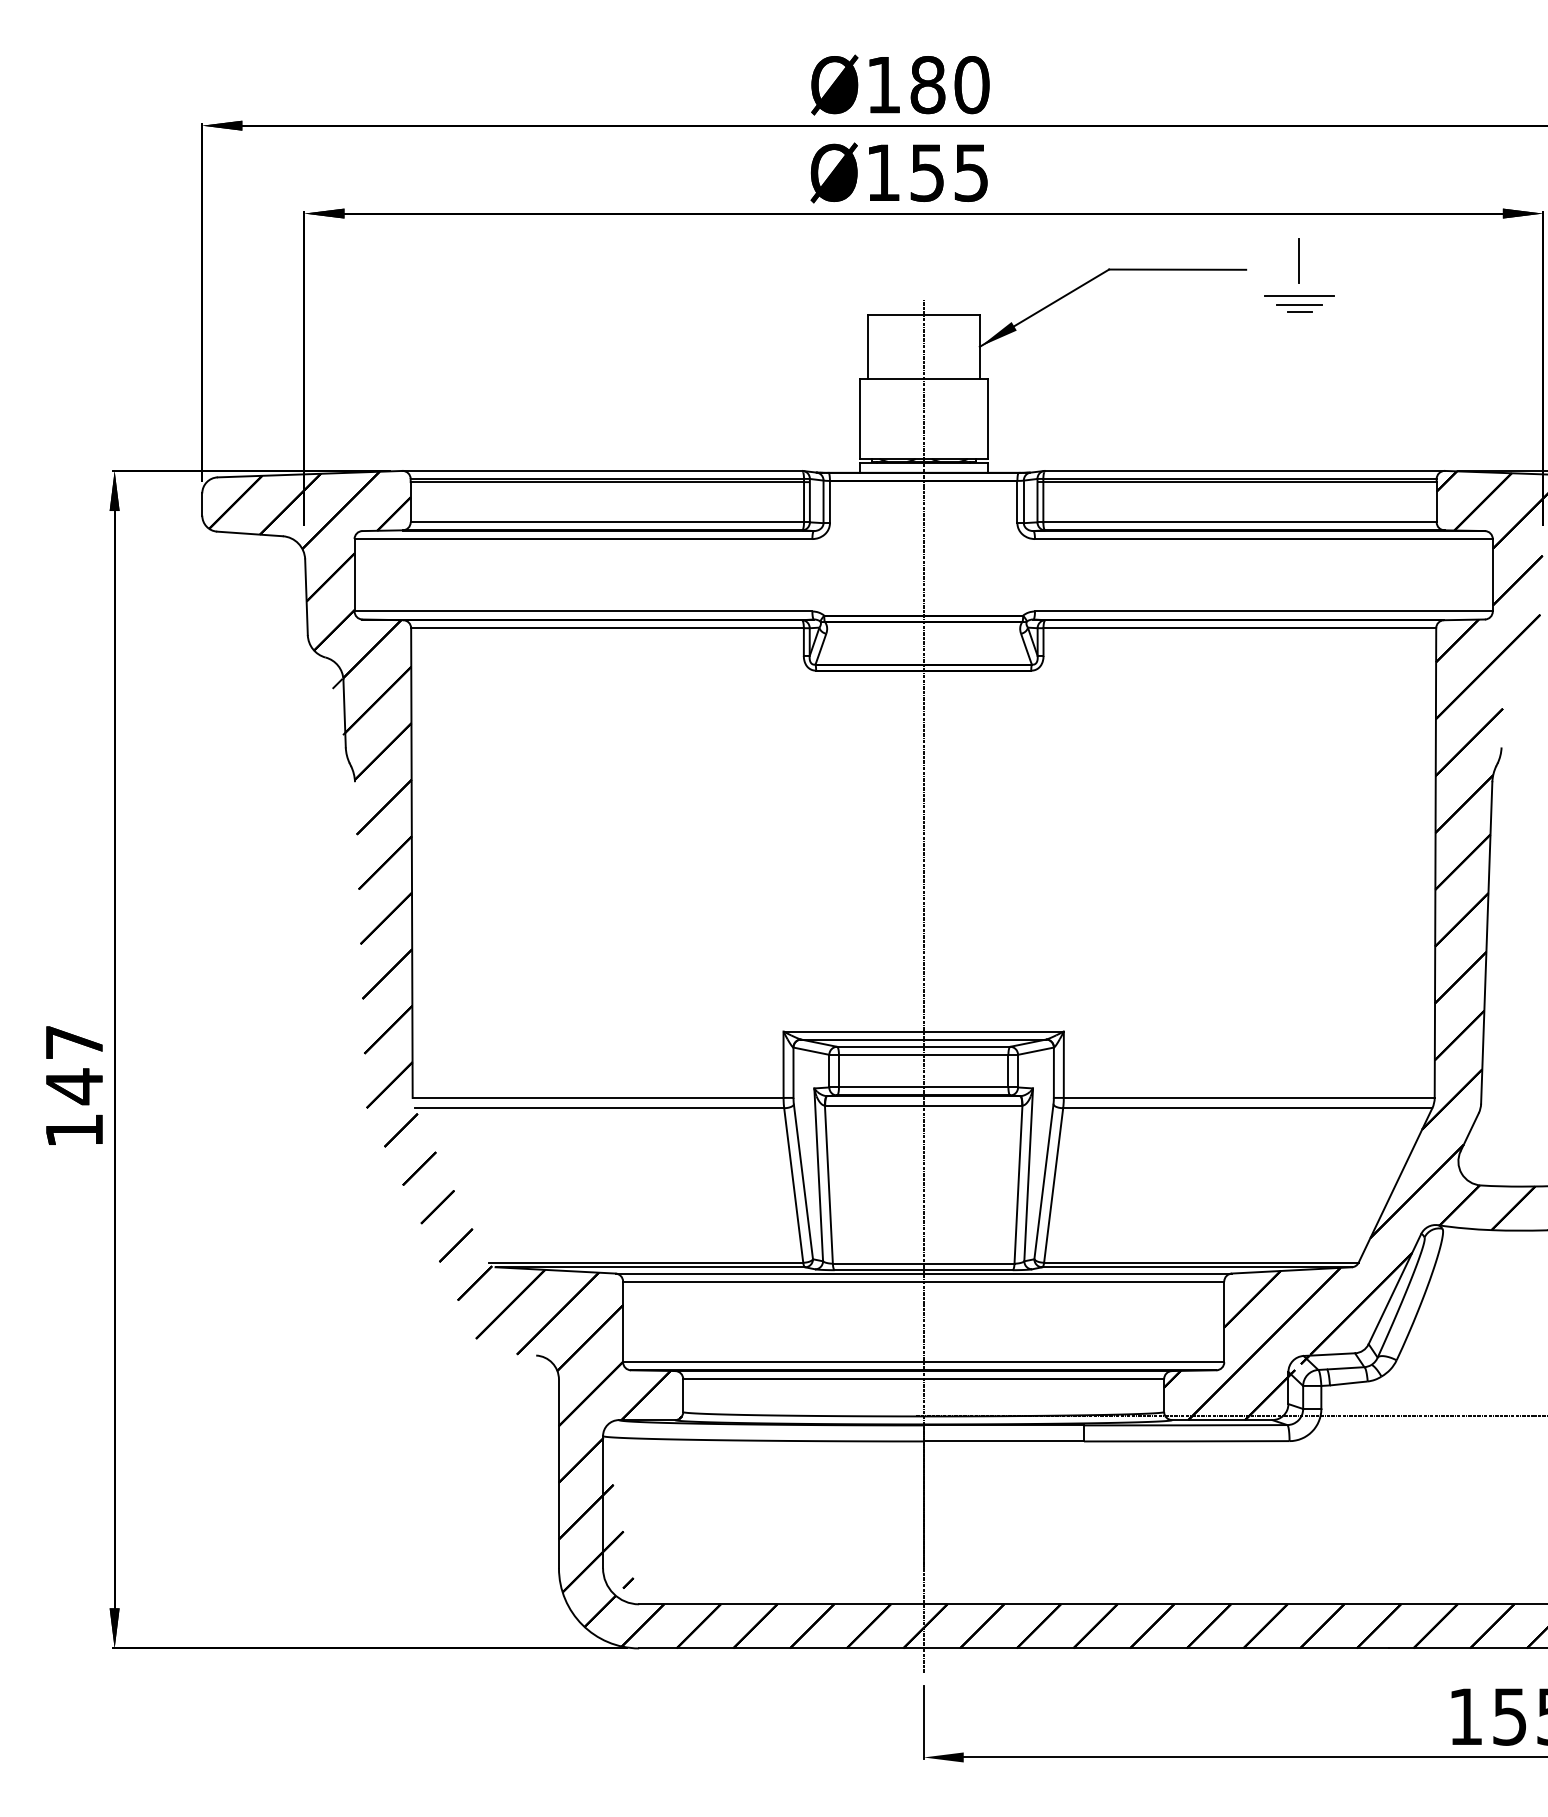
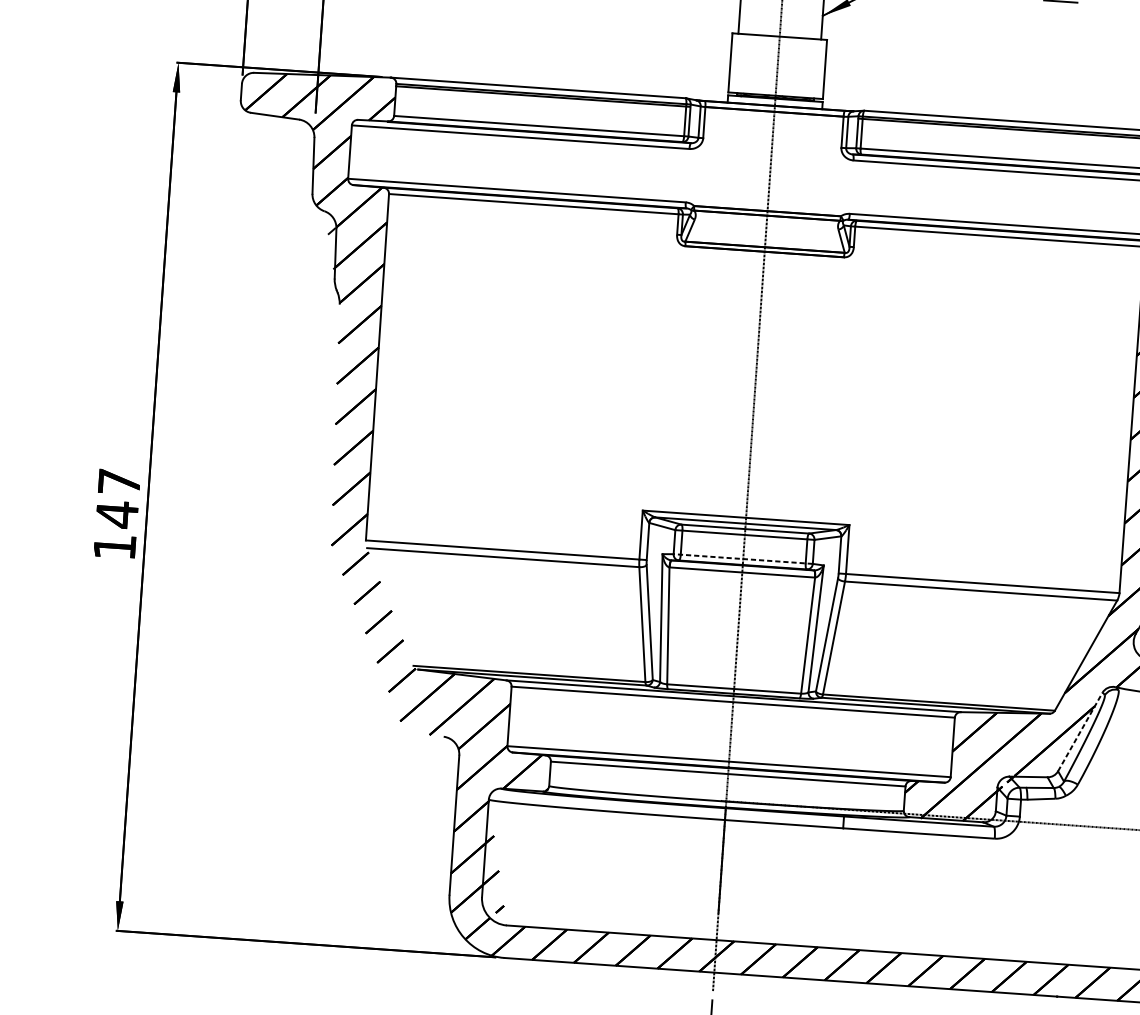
line: (1300, 312) -> (1061, 7), removed
line: (923, 1087) -> (743, 559), solid -> dashed
line: (1394, 1289) -> (1079, 732), solid -> dashed

